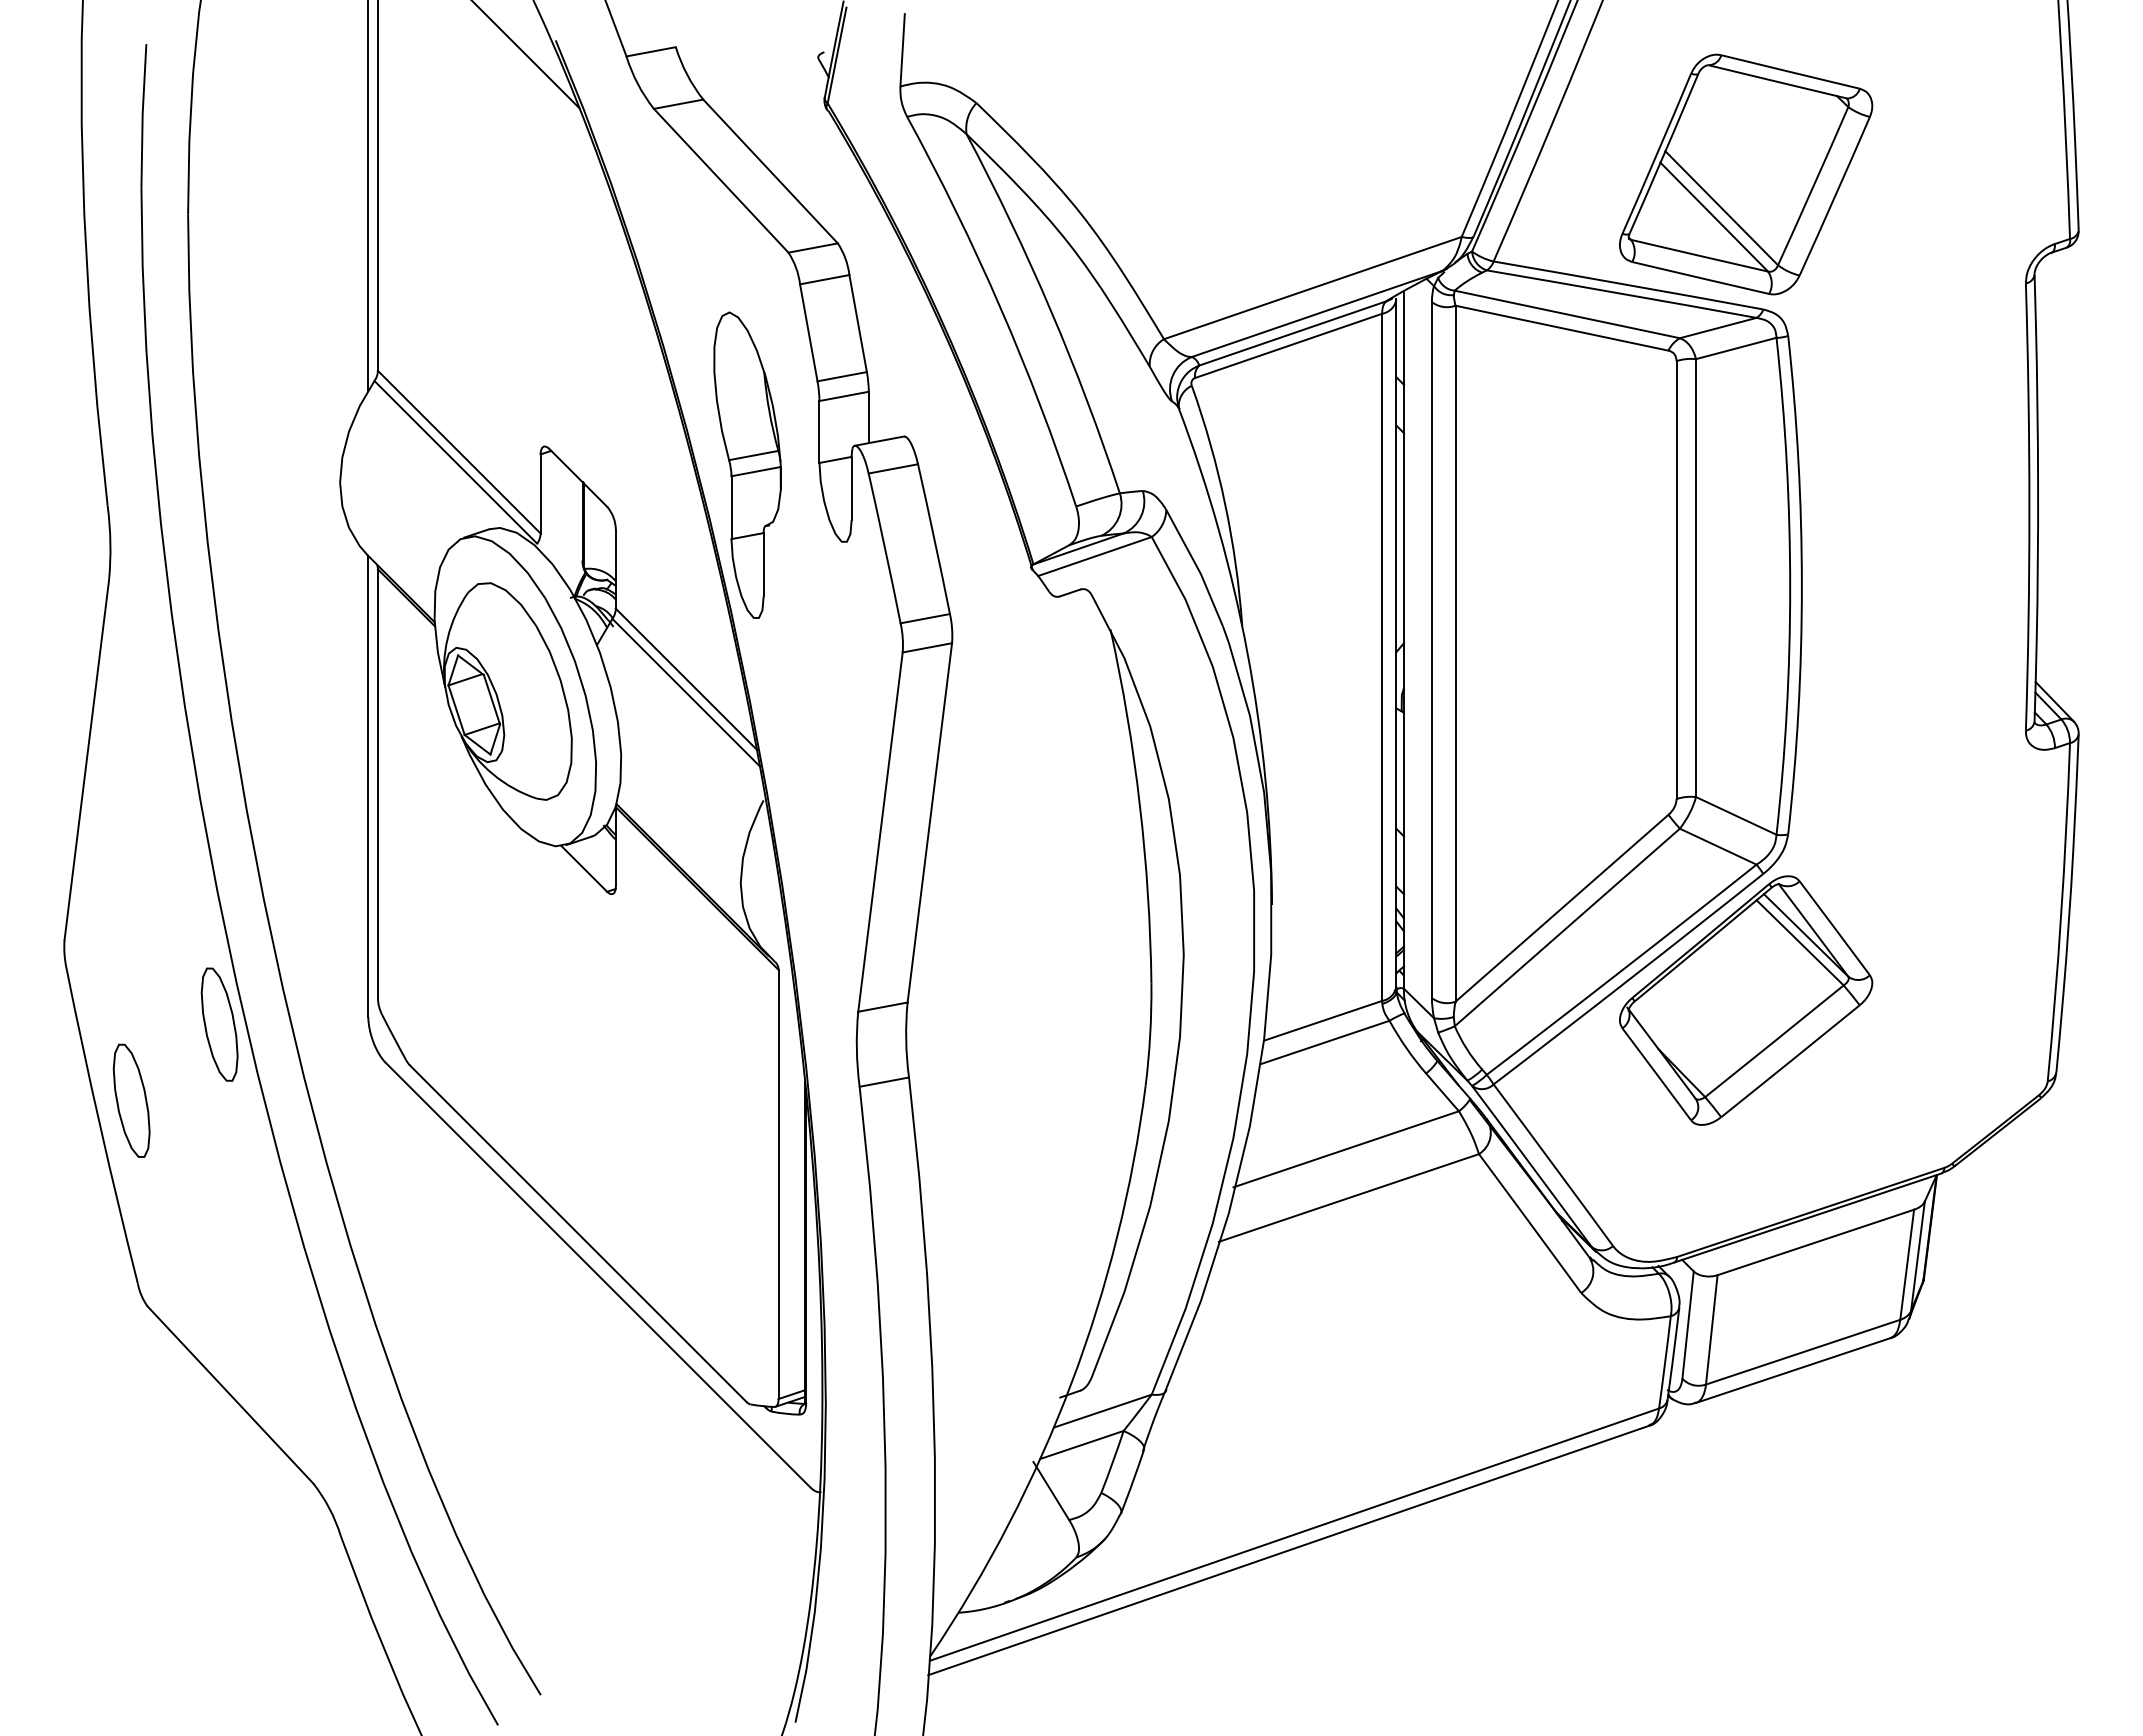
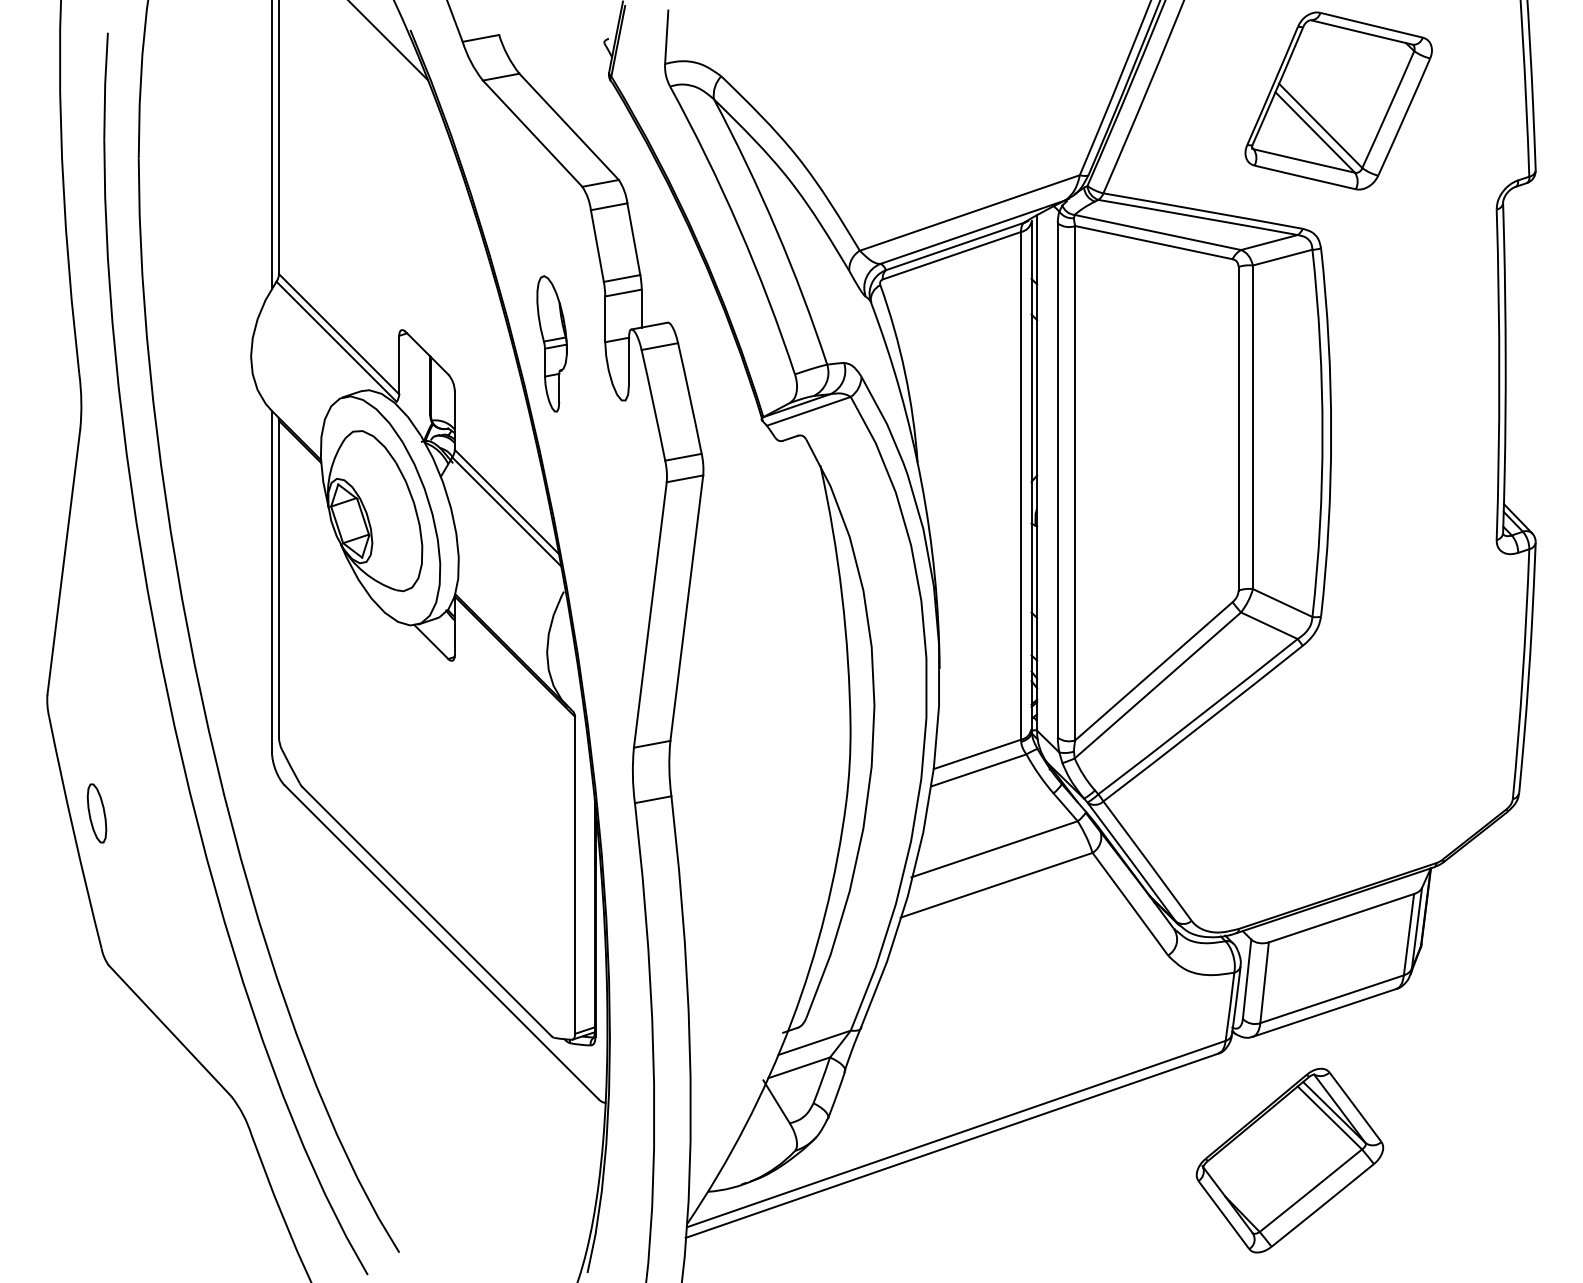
part: (1746, 174) -> (1339, 100), moved
part: (747, 464) -> (552, 343), size x0.6
part: (1746, 1000) -> (1290, 1160), moved
part: (219, 1024) -> (161, 757), removed
part: (131, 1100) -> (96, 813), size x0.7

